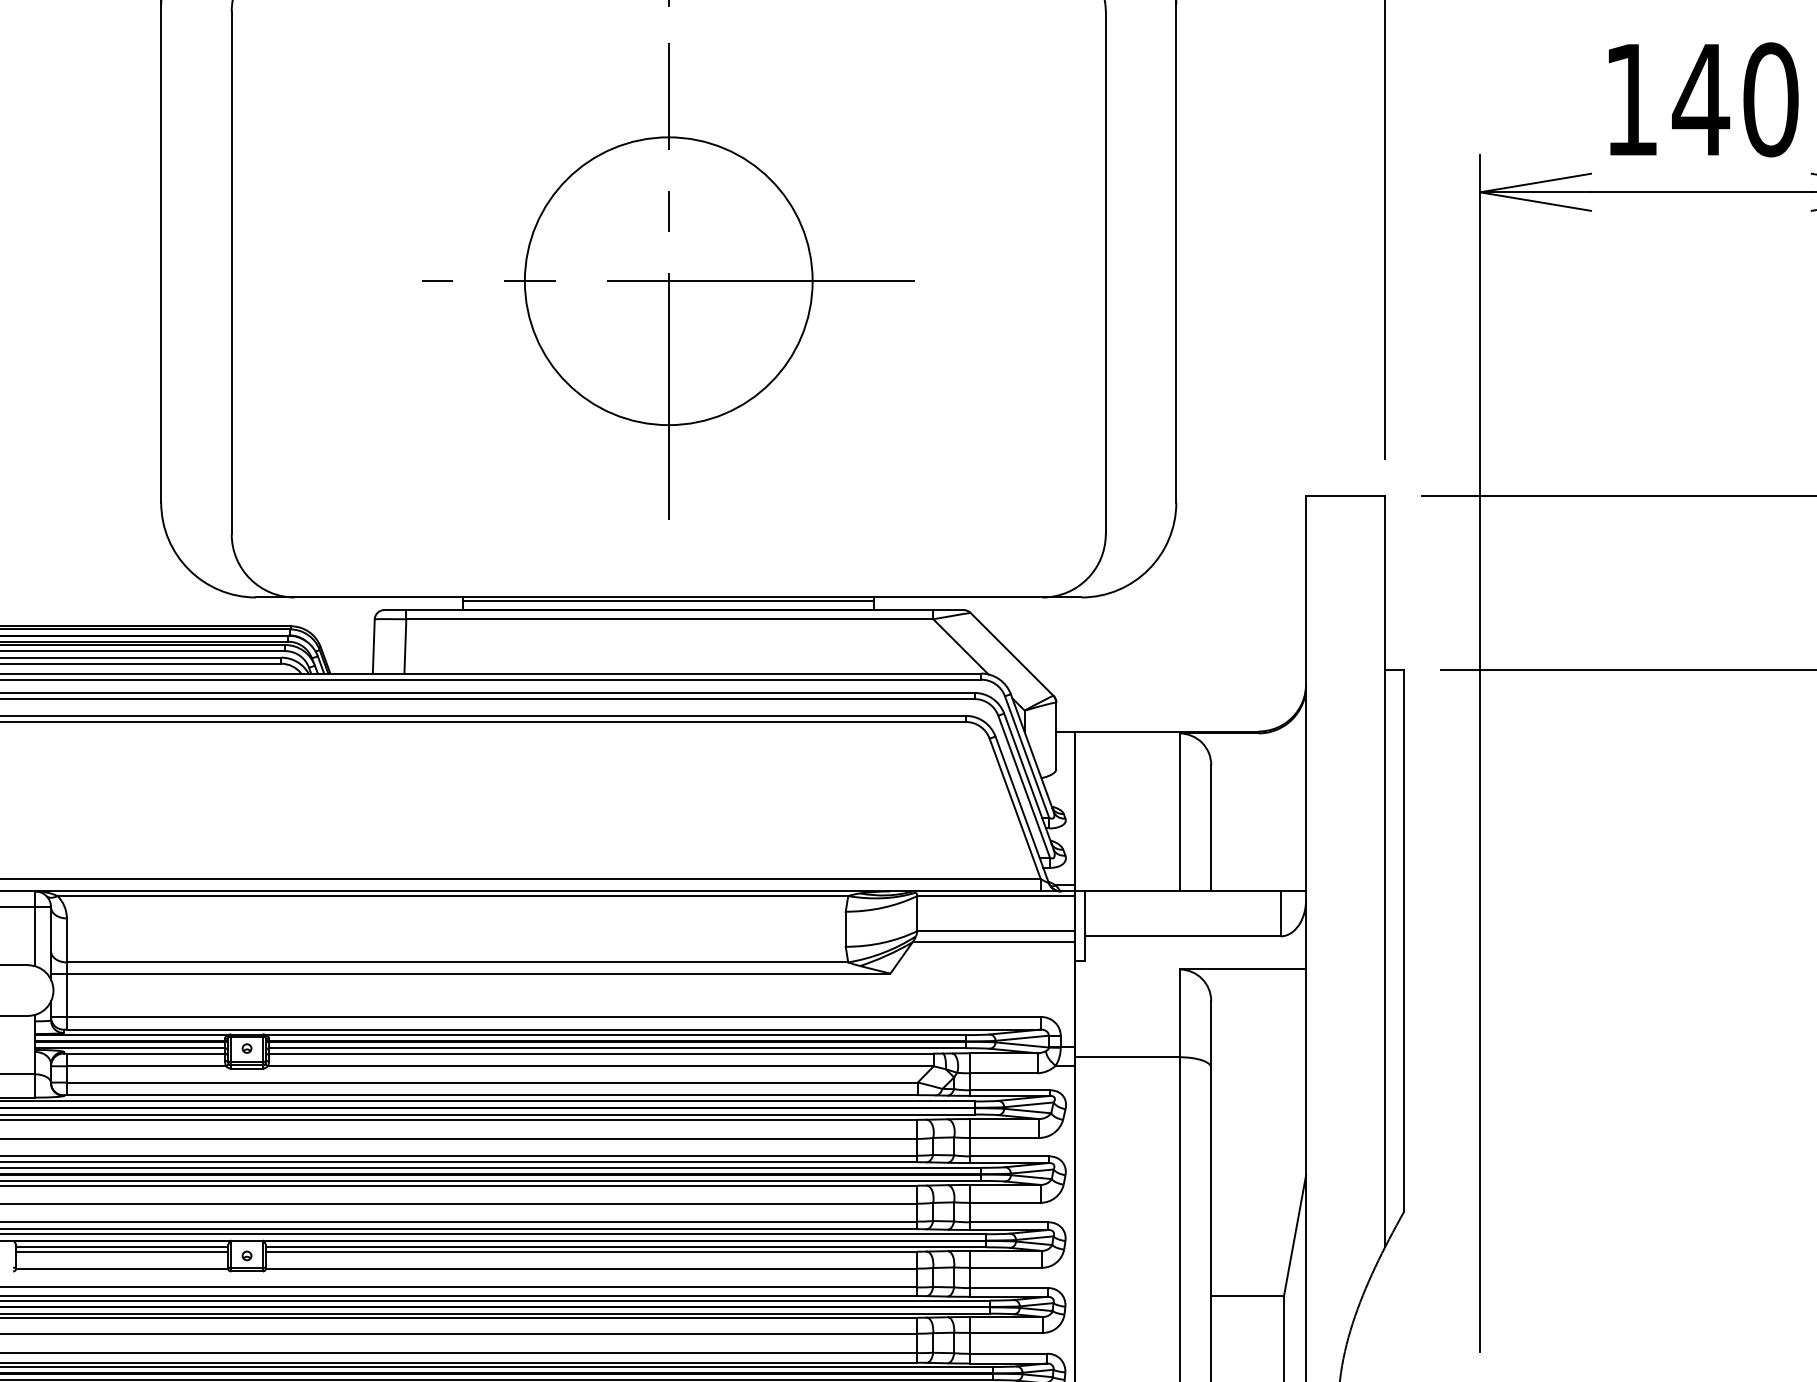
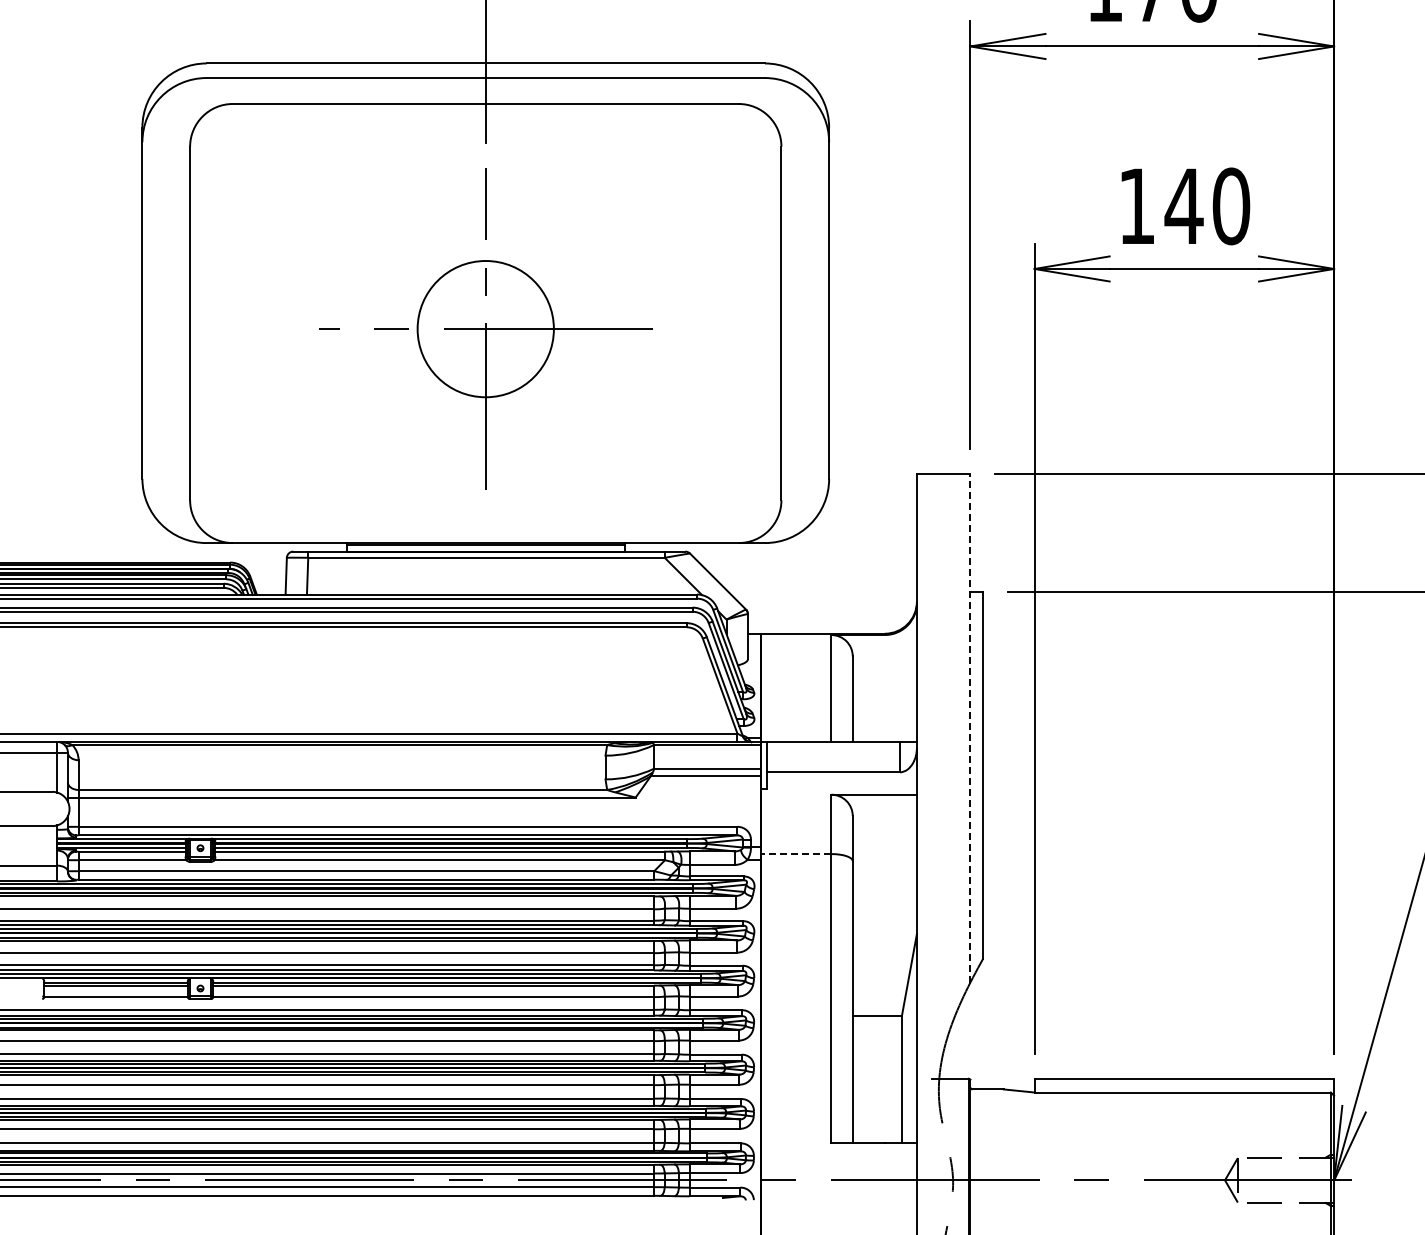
circle: (668, 280) -> (485, 328), size x0.7
line: (1385, 870) -> (970, 727), solid -> dashed
line: (1126, 1057) -> (795, 854), solid -> dashed

